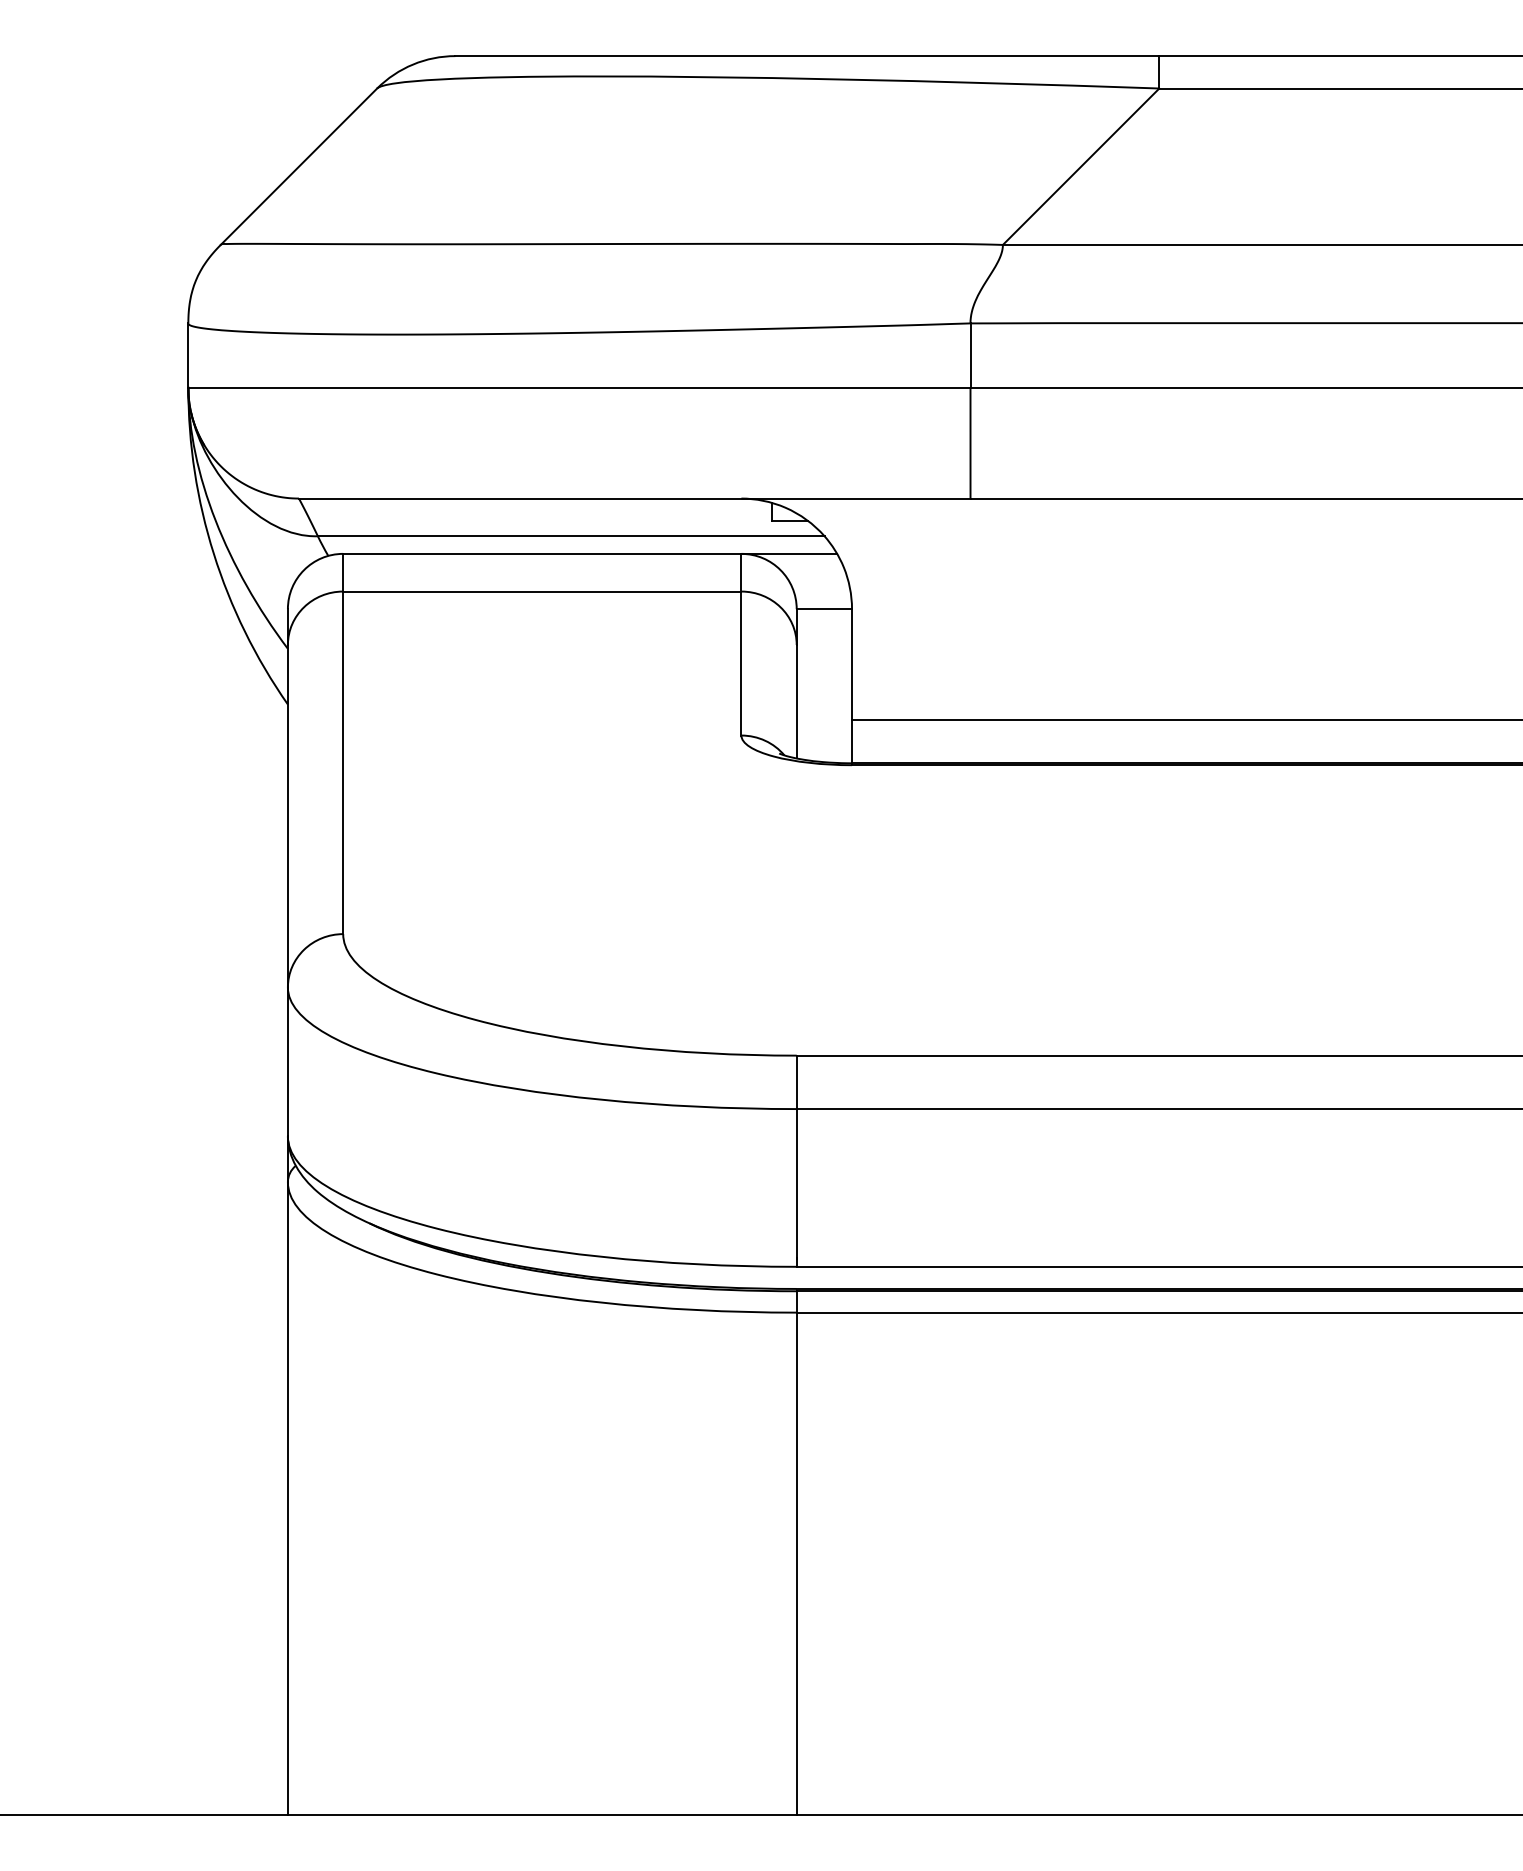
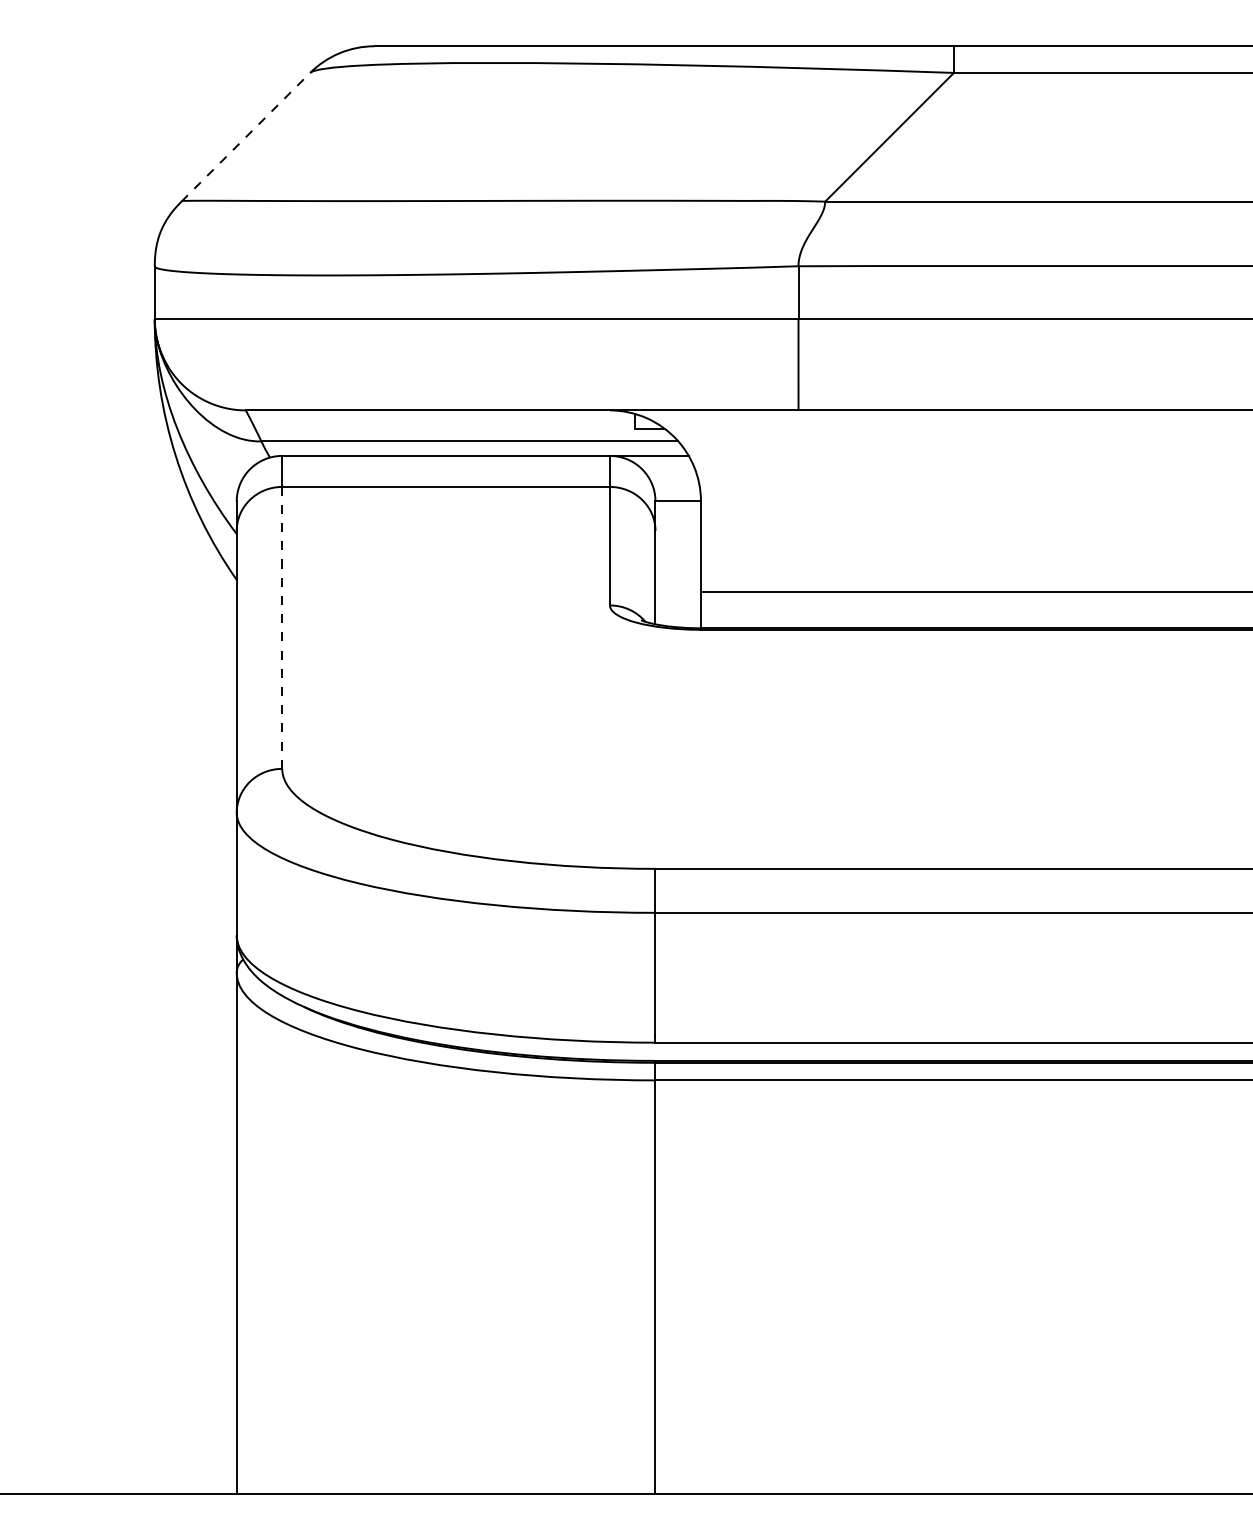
line: (298, 166) -> (245, 137), solid -> dashed
line: (343, 762) -> (282, 627), solid -> dashed

